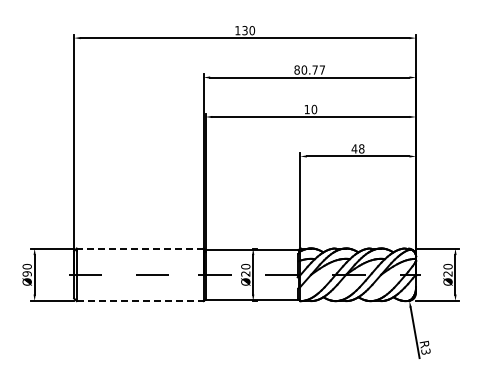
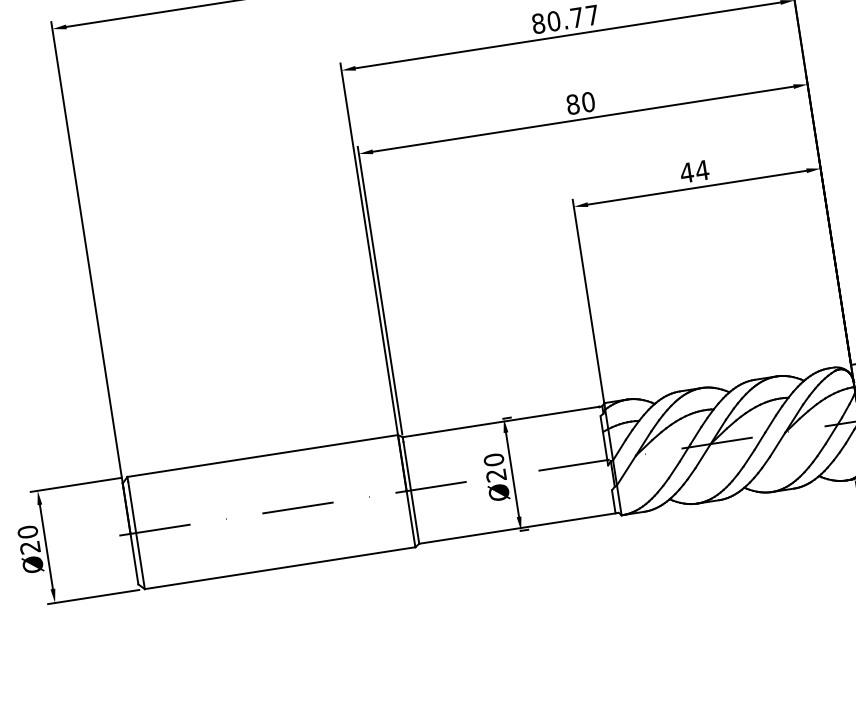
text: (306, 109) -> (571, 104), 10 -> 80
text: (361, 148) -> (701, 169), 48 -> 44
line: (139, 248) -> (261, 456), dashed -> solid
text: (26, 273) -> (28, 546), Ø90 -> Ø20
line: (140, 301) -> (280, 568), dashed -> solid

